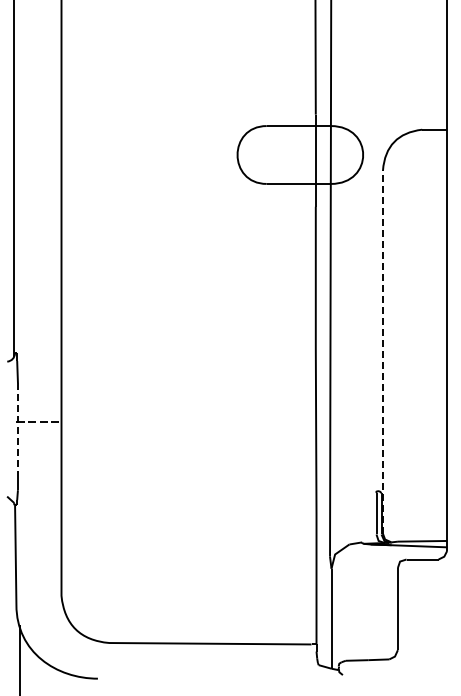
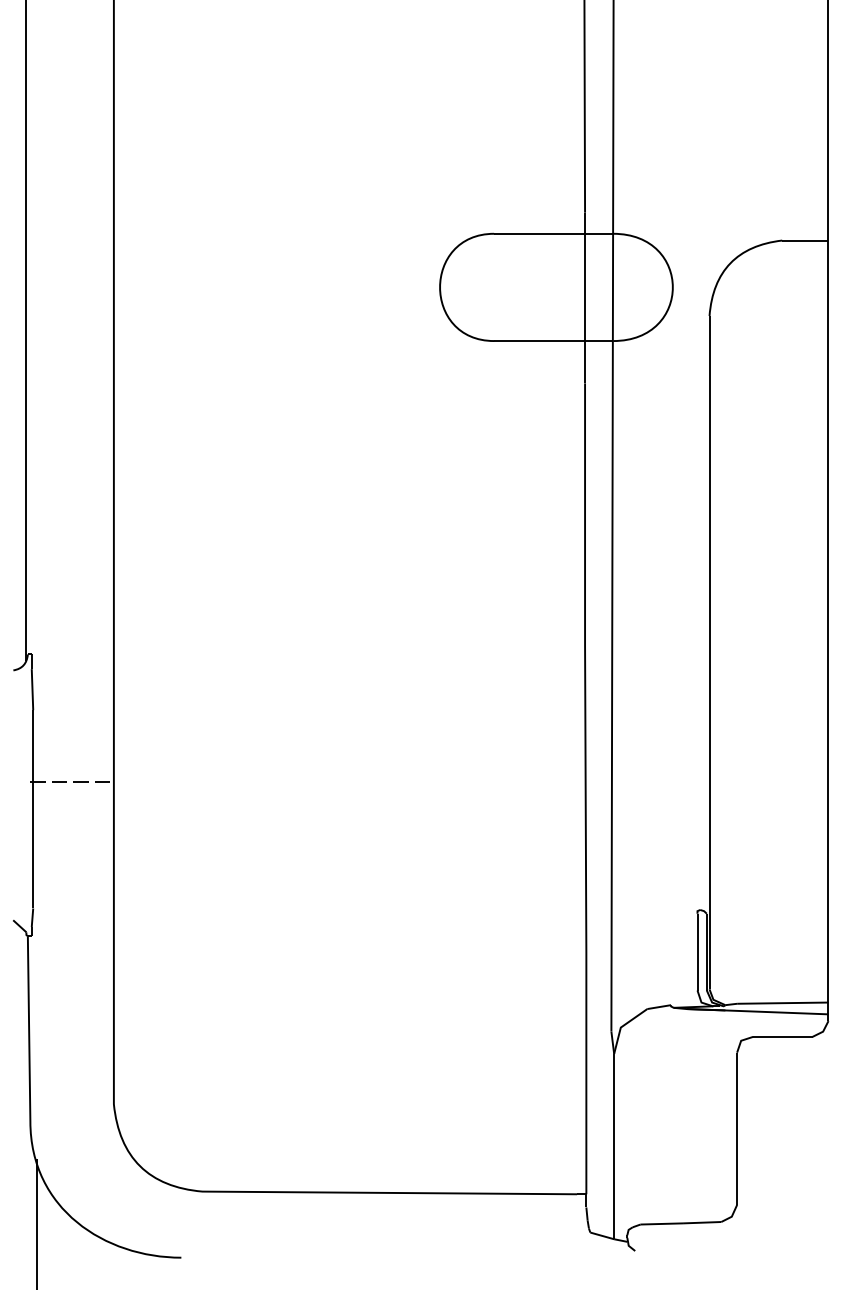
line: (382, 352) -> (708, 653), dashed -> solid
line: (17, 429) -> (32, 796), dashed -> solid

